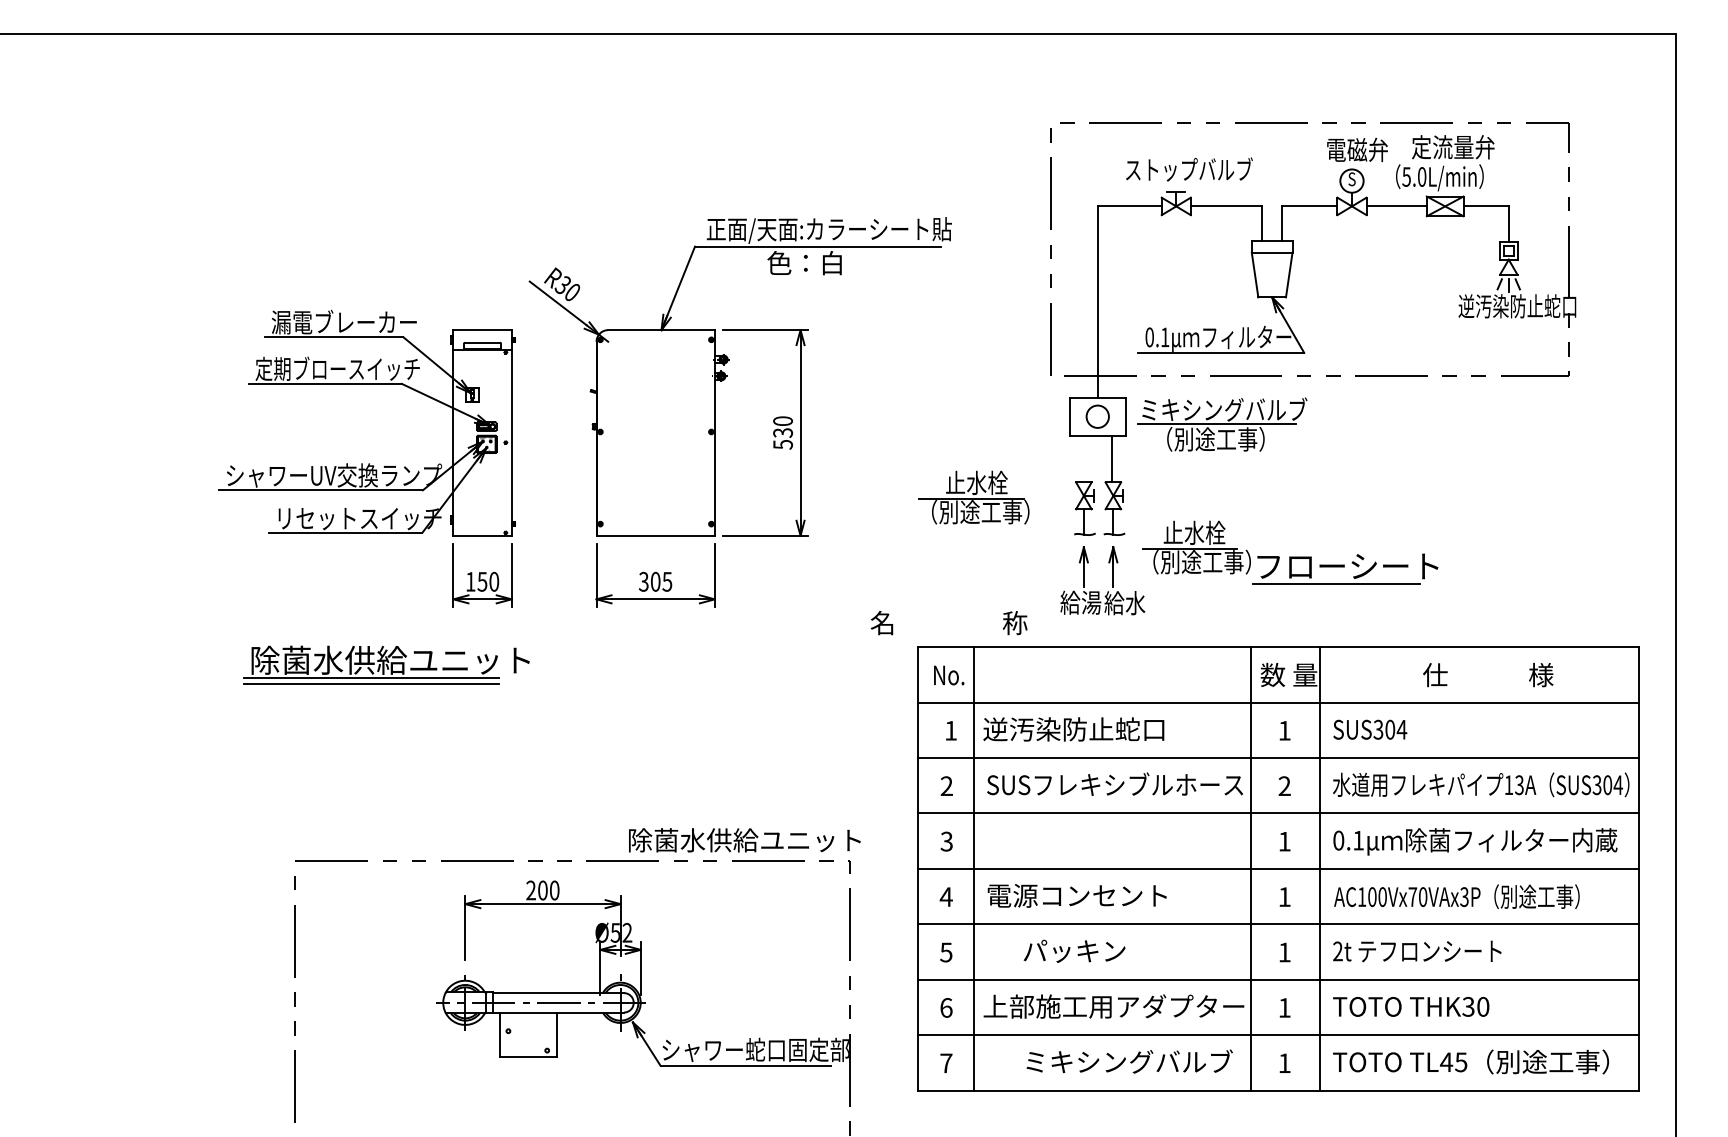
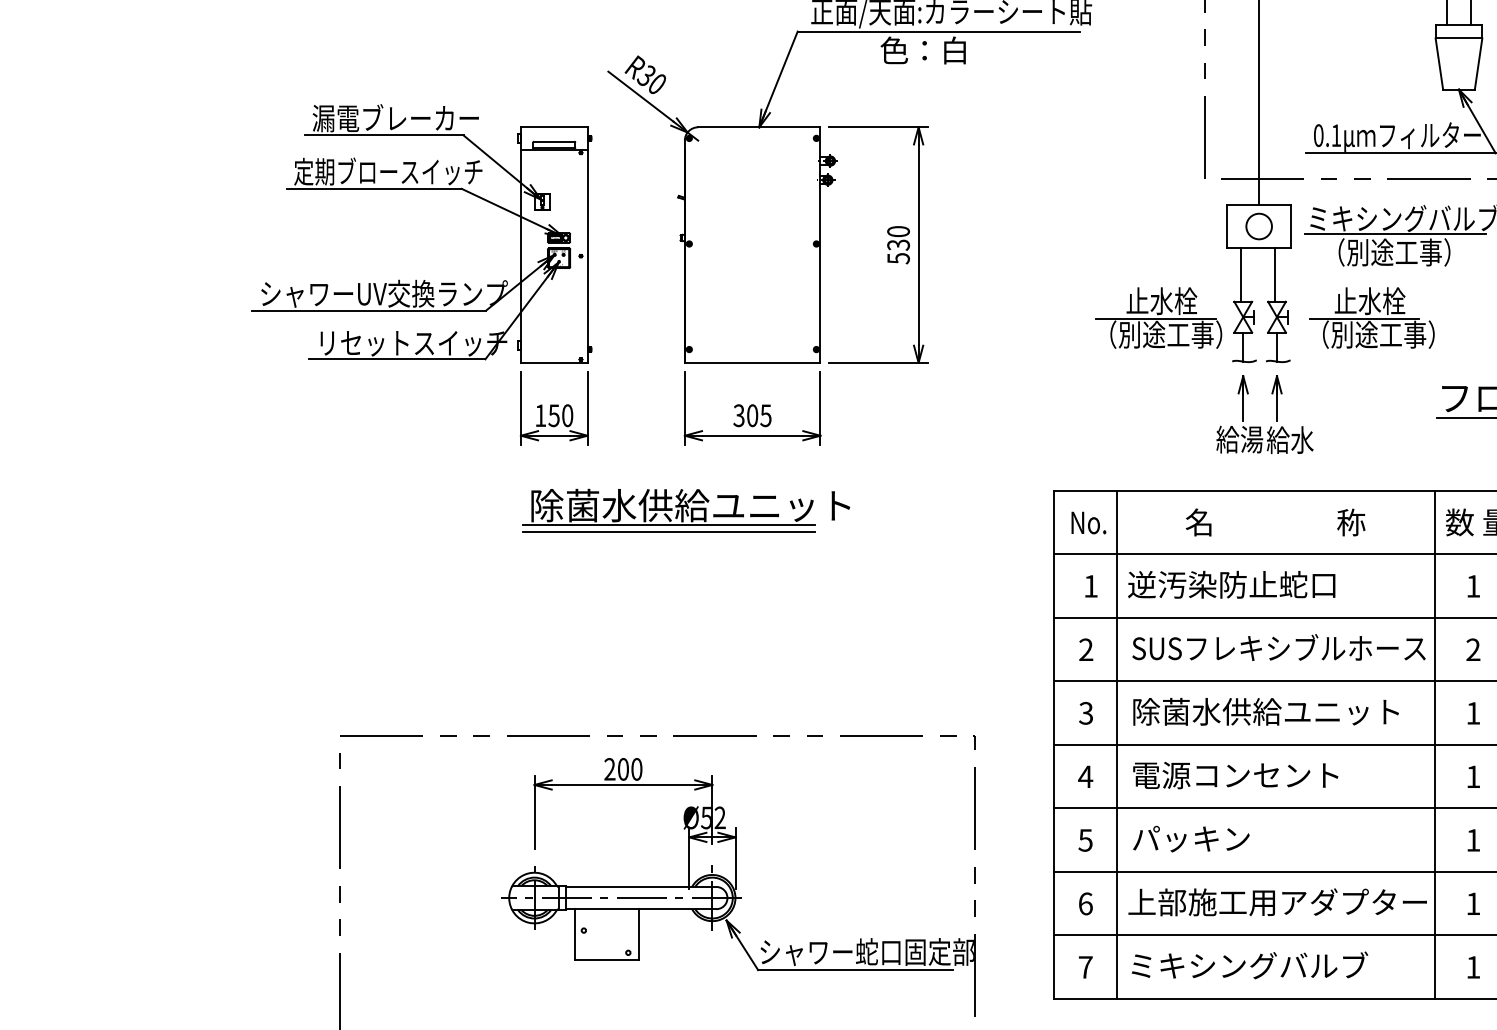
line: (1082, 458) -> (1241, 274), added
part: (973, 497) -> (1158, 317), moved
part: (1196, 547) -> (1372, 317), moved
text: (948, 623) -> (1274, 523), moved
part: (386, 664) -> (685, 510), moved
text: (744, 840) -> (1265, 712), moved
text: (1074, 950) -> (1191, 838), moved
text: (1129, 1061) -> (1249, 965), moved

